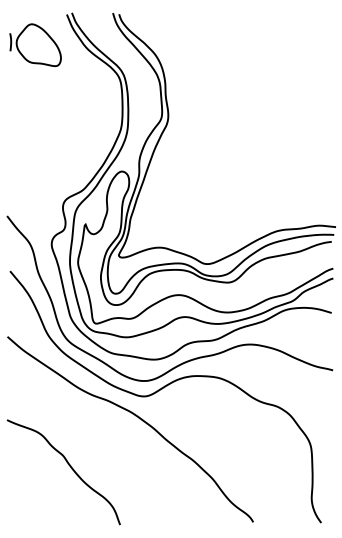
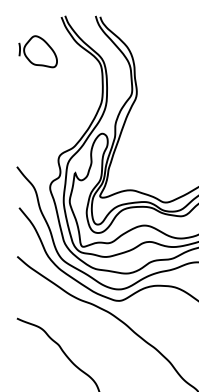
part: (35, 45) -> (38, 51), moved

